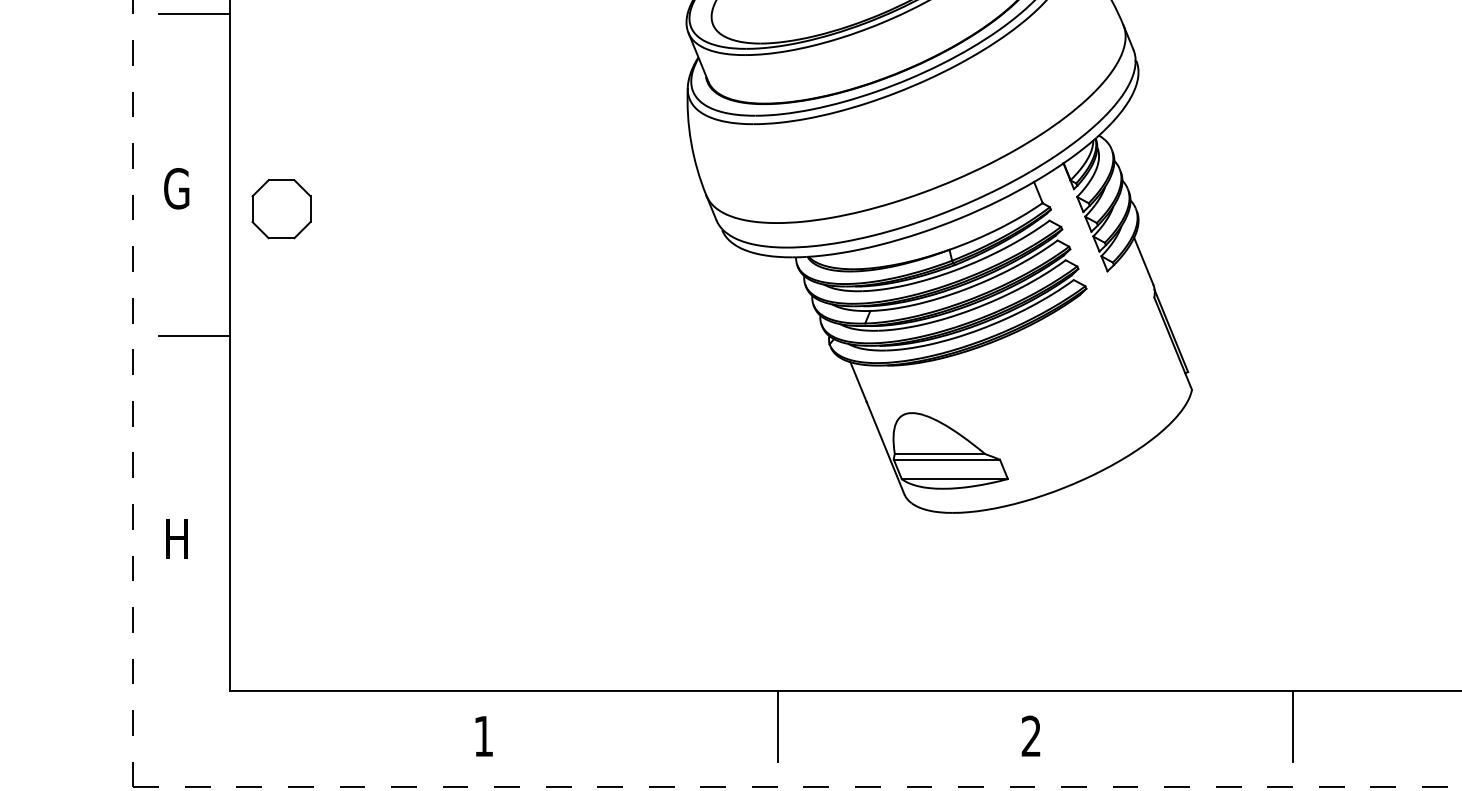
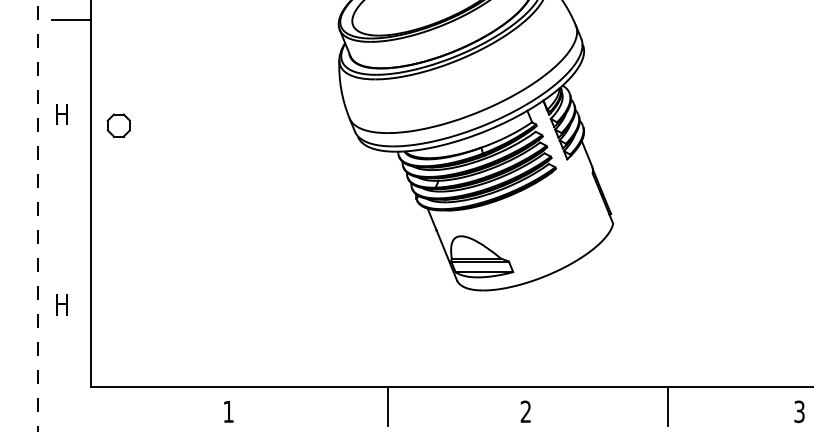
text: (176, 188) -> (61, 114), G -> H
part: (280, 209) -> (118, 125), size x0.7
line: (194, 336) -> (71, 194), removed

